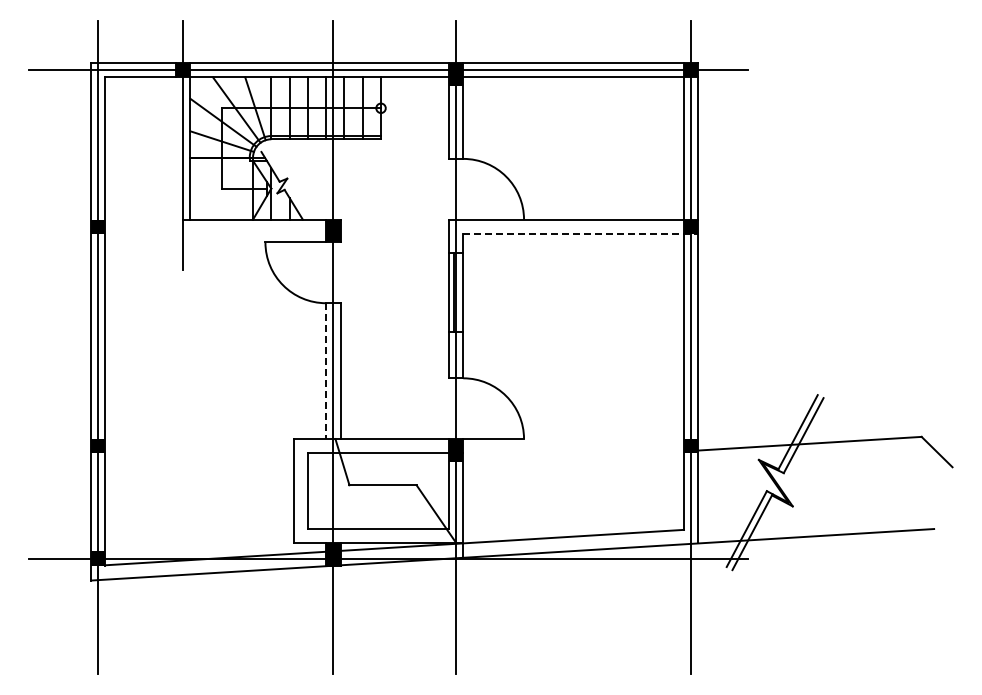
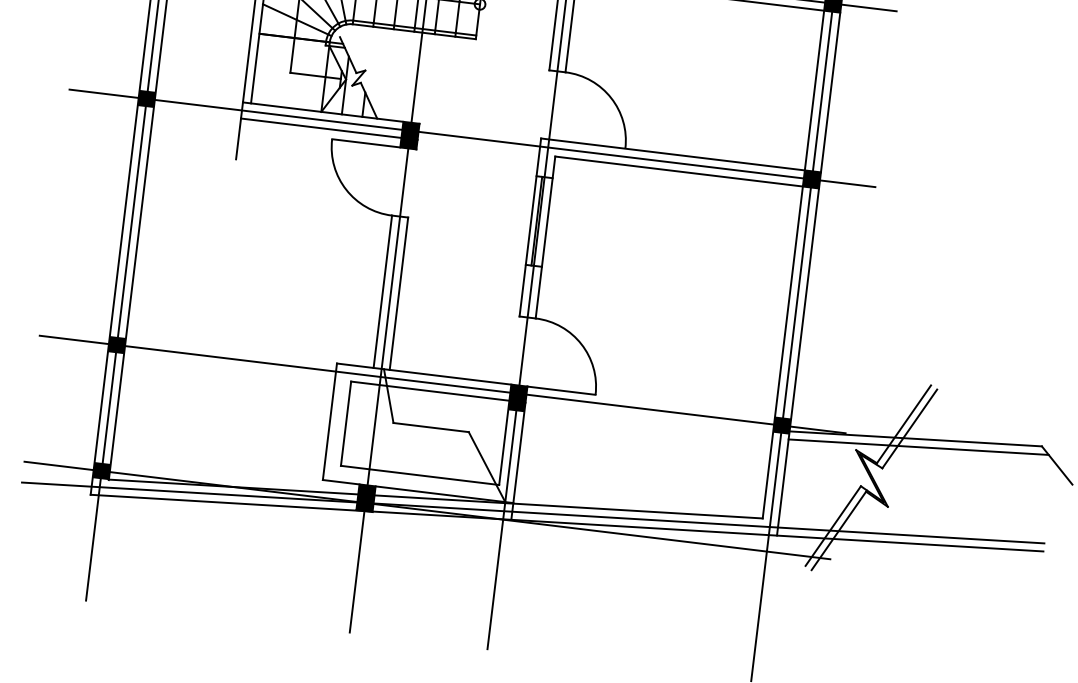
line: (388, 226) -> (472, 137), added
line: (261, 234) -> (328, 129), added
line: (580, 234) -> (686, 173), dashed -> solid
line: (326, 371) -> (383, 292), dashed -> solid
line: (388, 446) -> (442, 384), added
line: (813, 450) -> (918, 446), added
line: (481, 549) -> (532, 512), added

